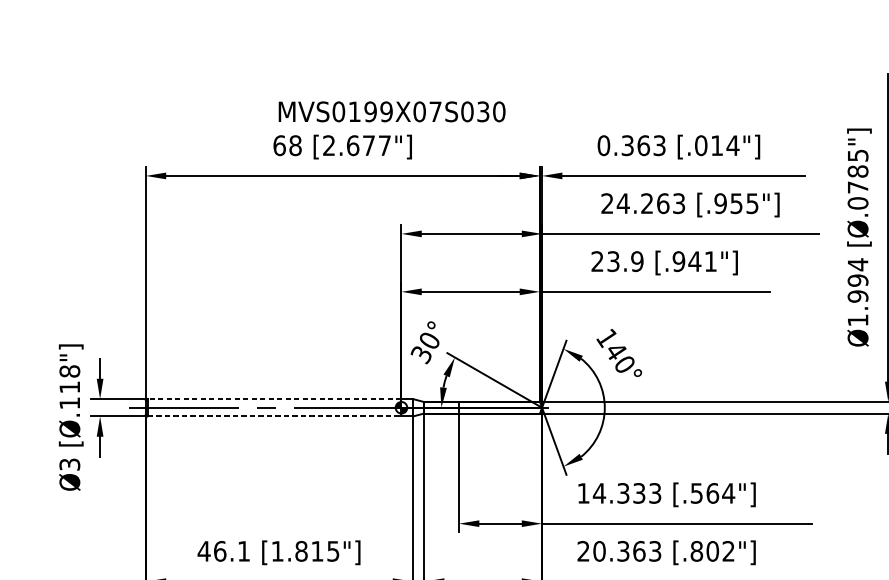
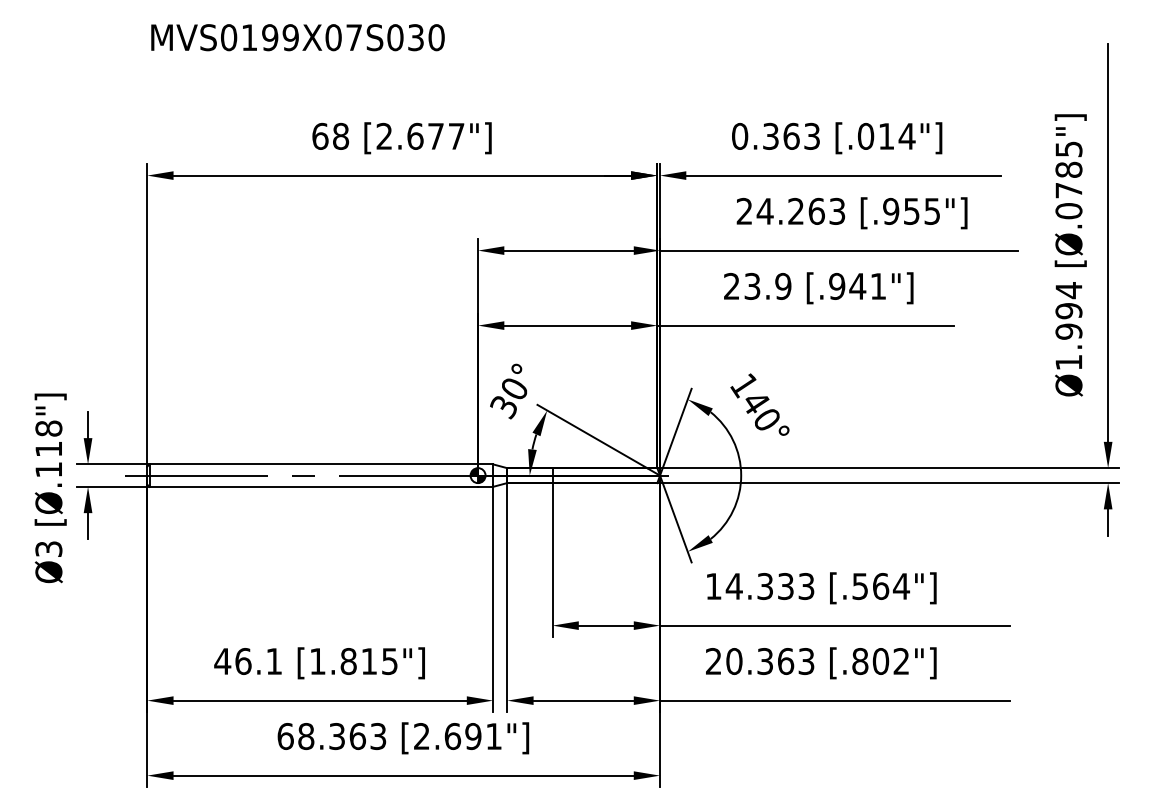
text: (391, 111) -> (297, 37), moved
line: (274, 399) -> (313, 464), dashed -> solid
line: (275, 416) -> (314, 486), dashed -> solid

